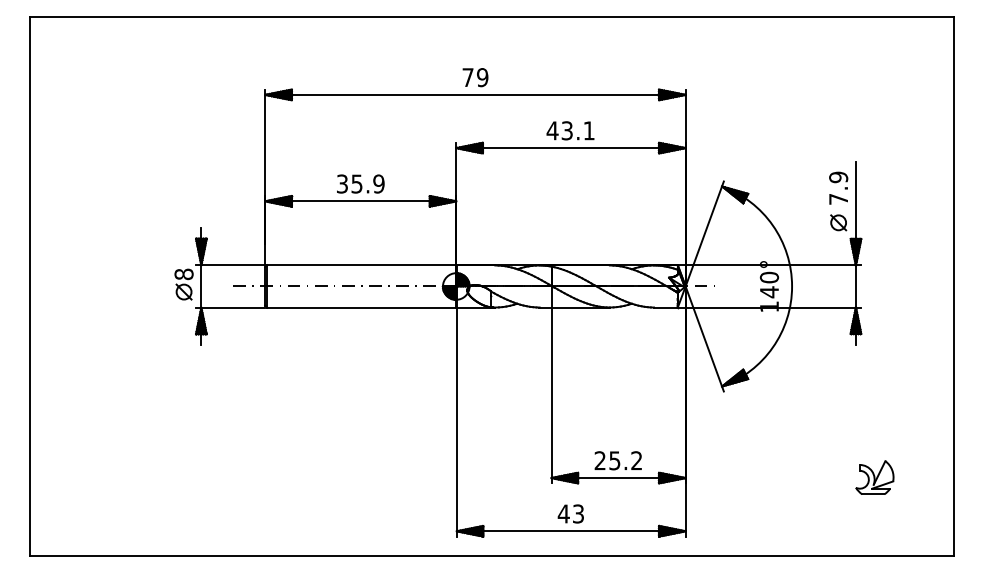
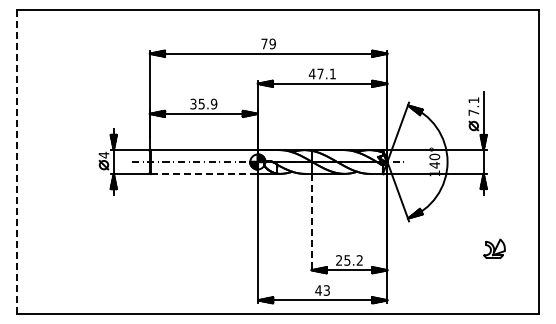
text: (567, 129) -> (320, 73), 43.1 -> 47.1
text: (837, 177) -> (473, 100), 7.9 -> 7.1
text: (183, 273) -> (103, 154), 8 -> 4
line: (29, 287) -> (16, 162), solid -> dashed
line: (361, 308) -> (204, 174), solid -> dashed
line: (551, 395) -> (311, 223), solid -> dashed
part: (875, 476) -> (494, 248), moved

